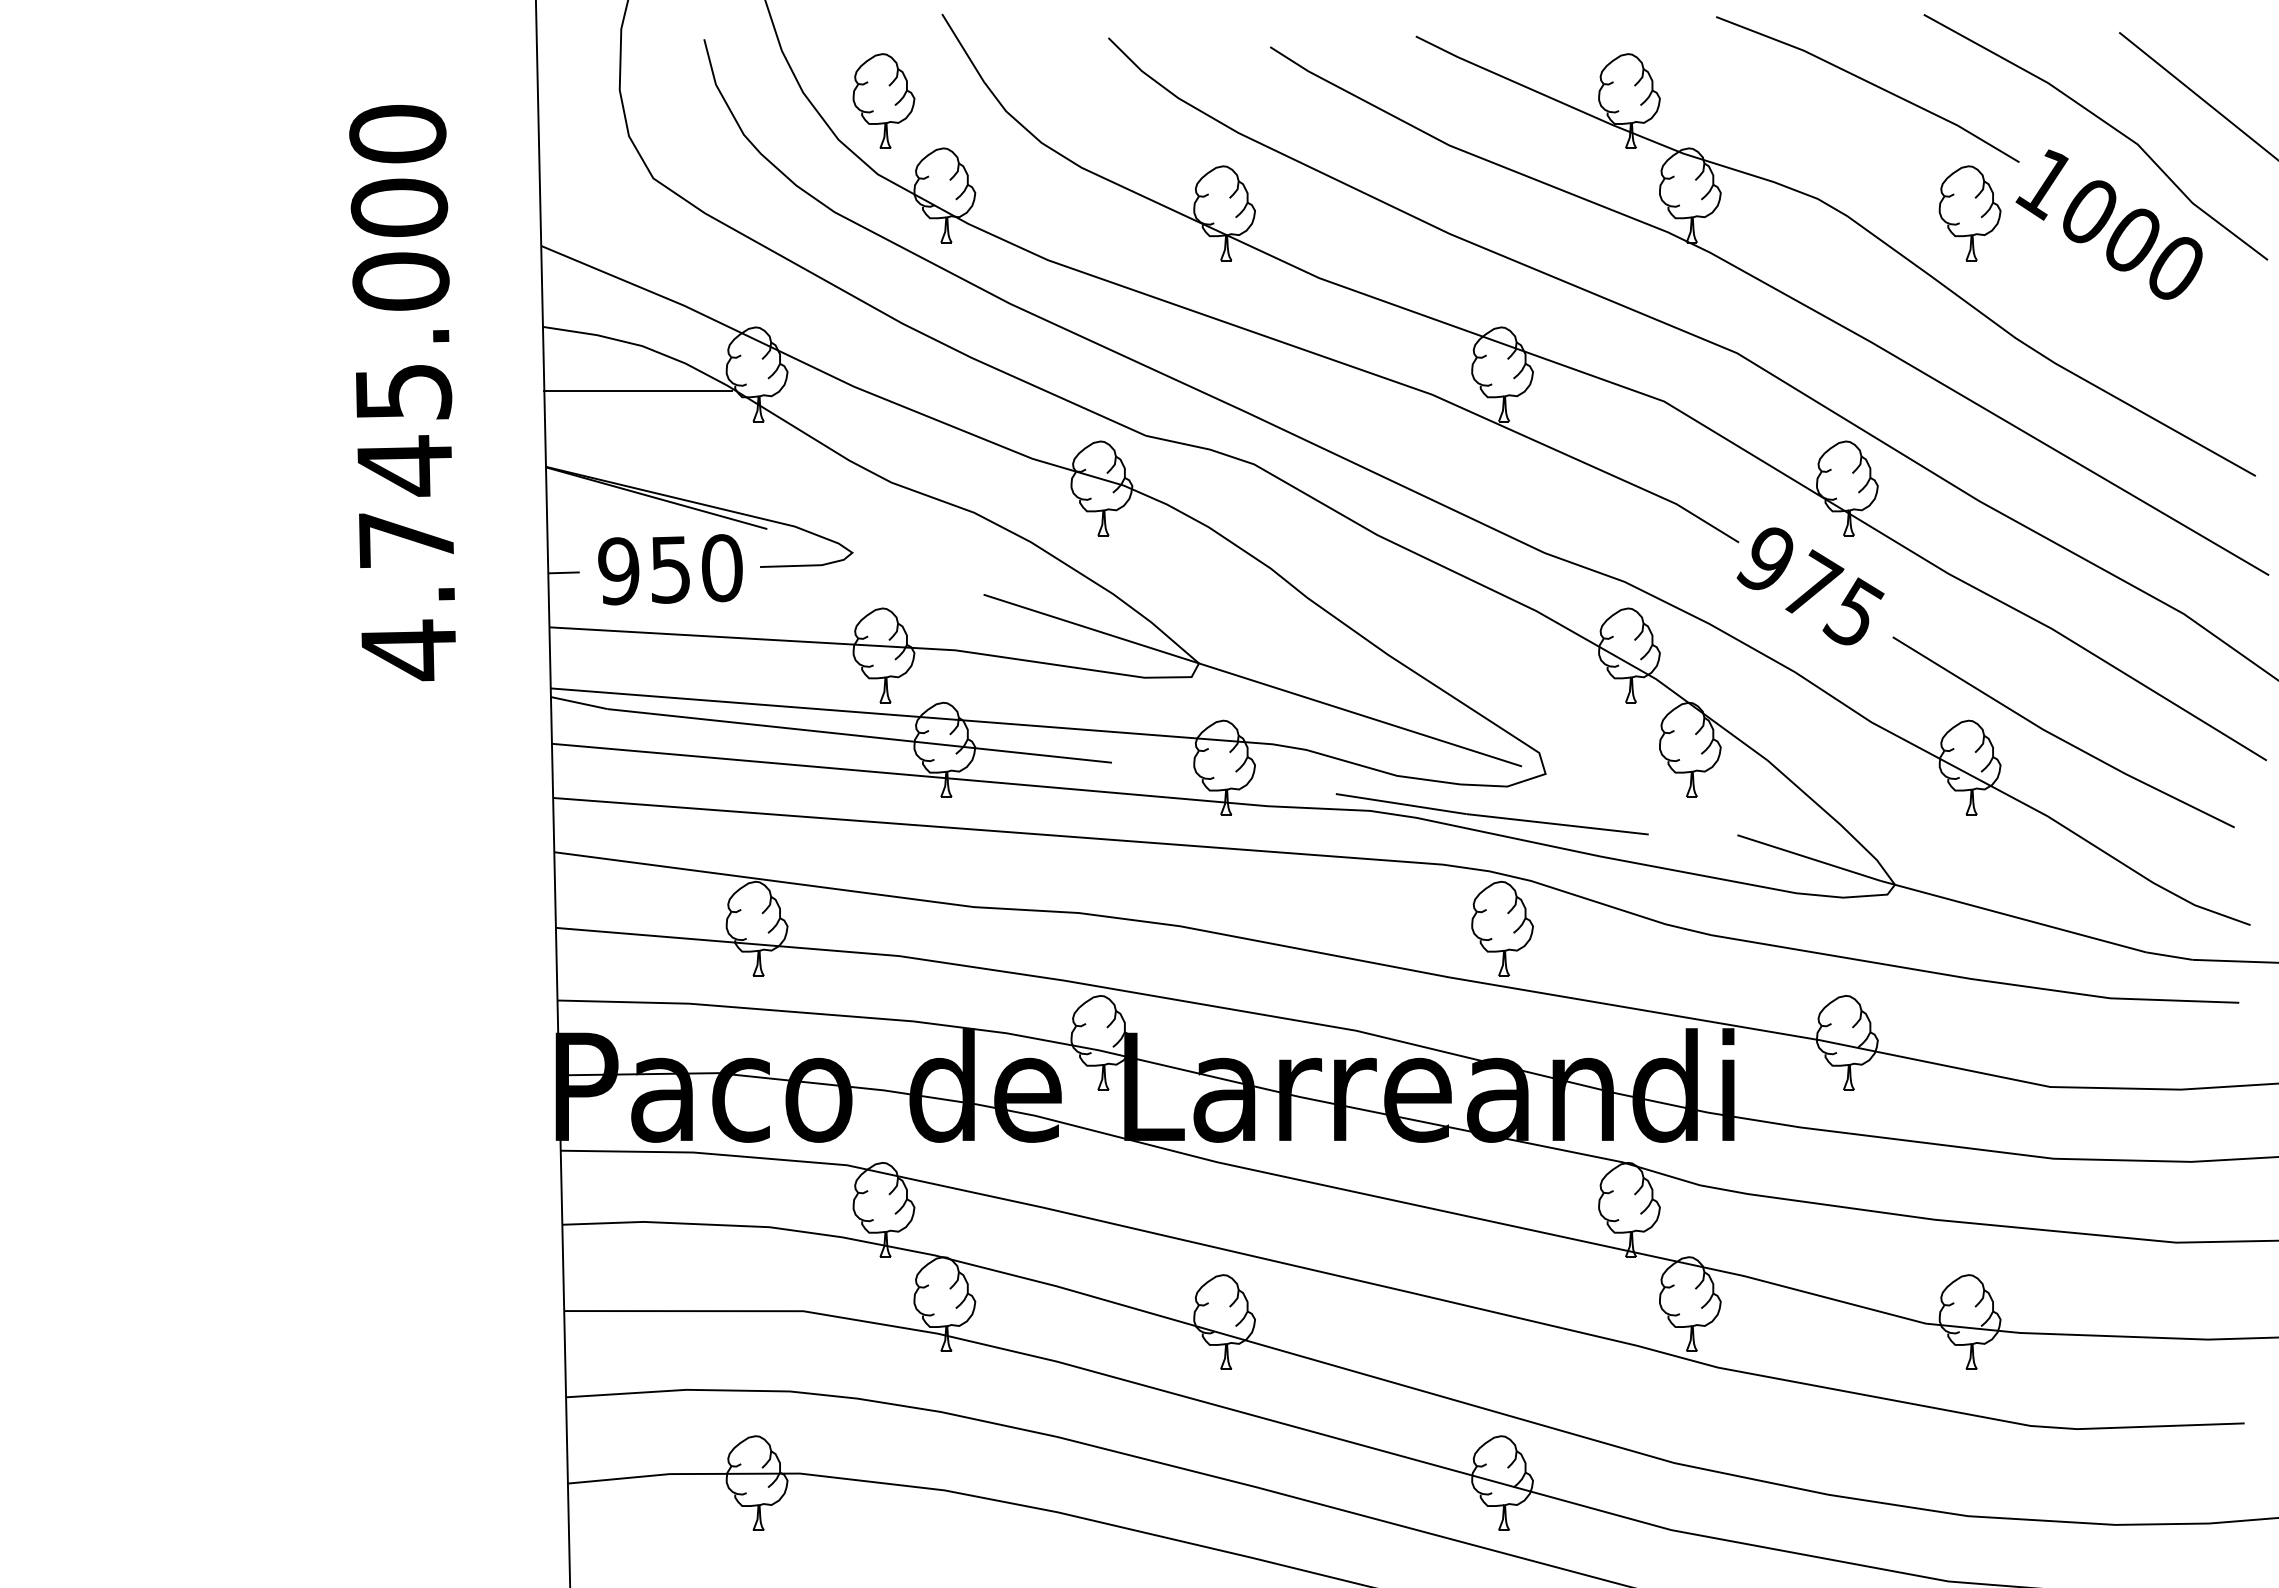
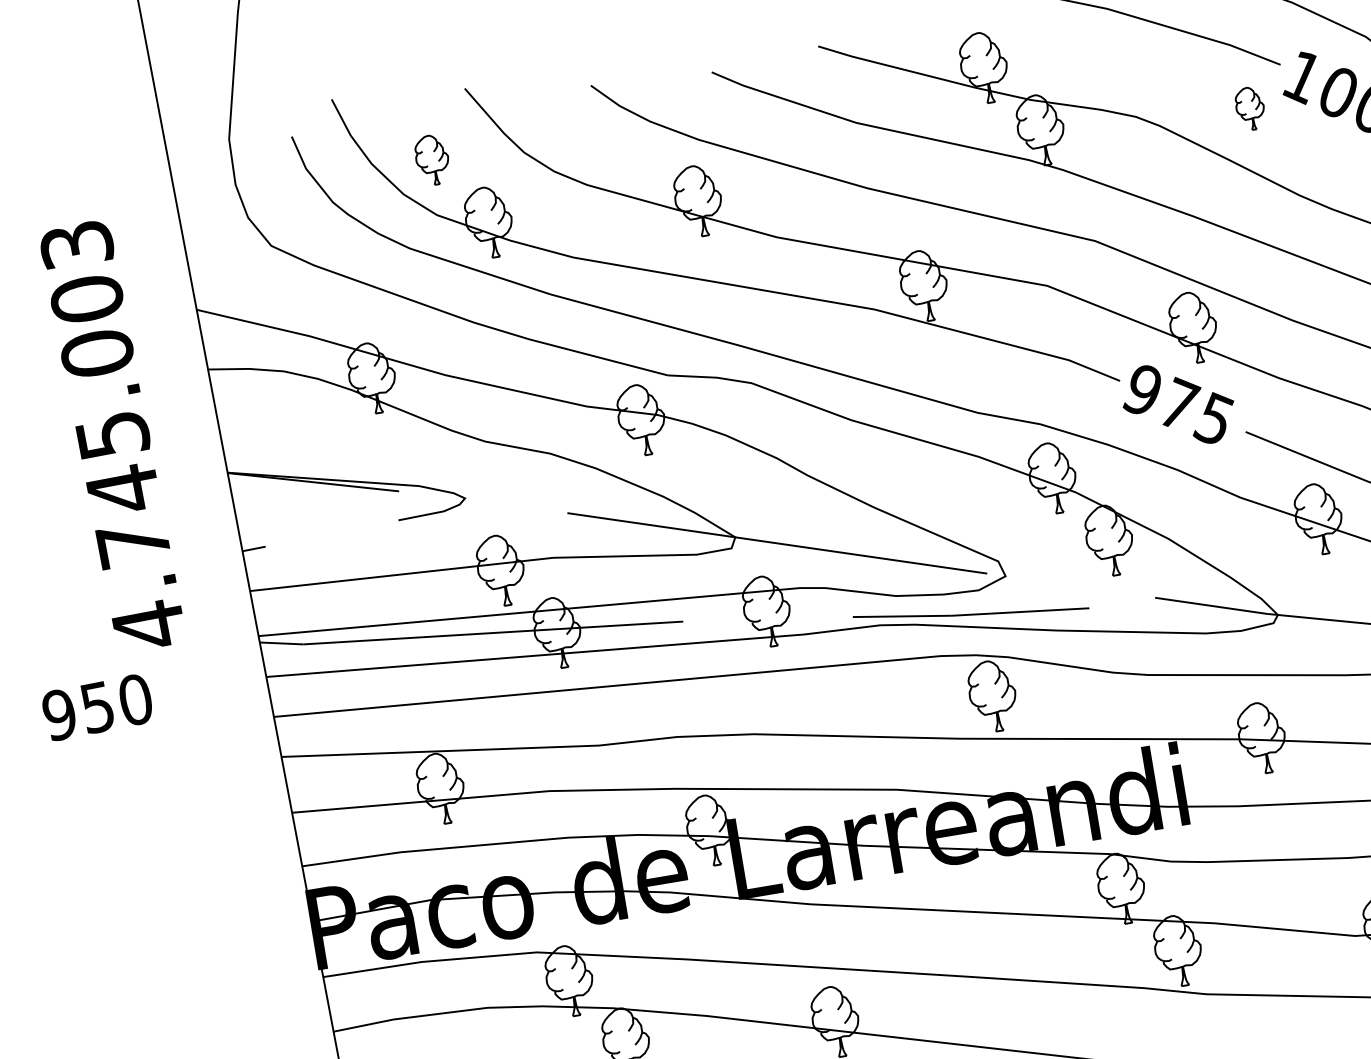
part: (883, 100) -> (432, 159), size x0.7
text: (397, 134) -> (76, 245), 4.745.000 -> 4.745.003
part: (1969, 213) -> (1249, 108), size x0.6
line: (638, 390) -> (286, 404), removed
text: (670, 569) -> (97, 707), moved

